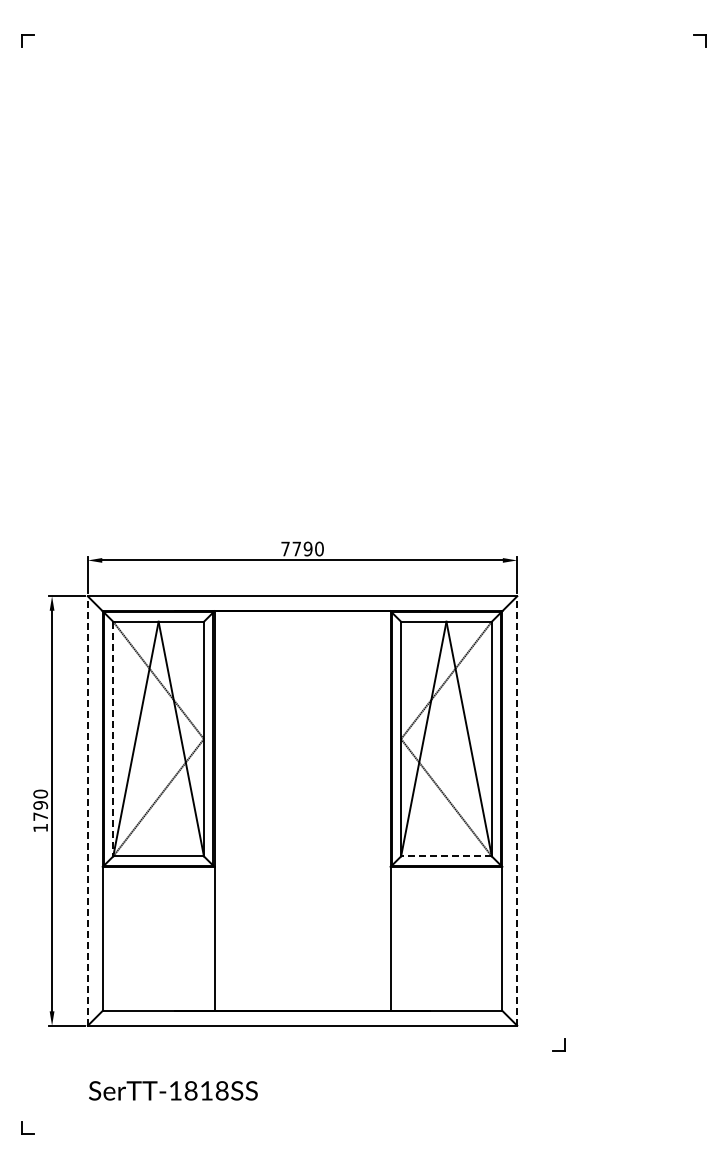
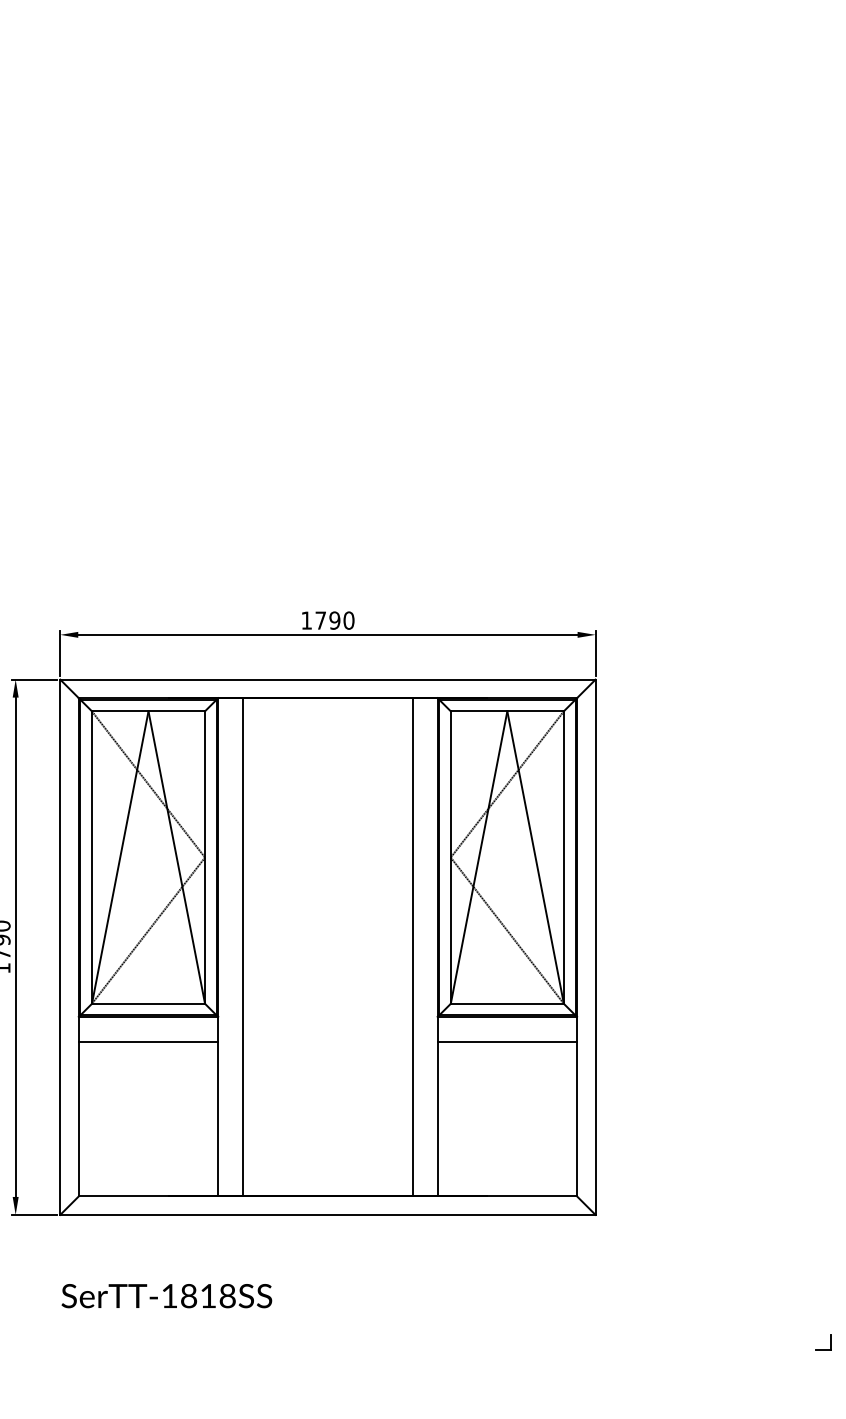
text: (285, 548) -> (306, 619), 7790 -> 1790
line: (113, 739) -> (92, 858), dashed -> solid
line: (234, 810) -> (243, 946), added
line: (370, 810) -> (412, 946), added
line: (87, 811) -> (59, 947), dashed -> solid
line: (517, 811) -> (595, 947), dashed -> solid
line: (445, 856) -> (506, 1003), dashed -> solid
line: (158, 887) -> (148, 1042), added
line: (446, 887) -> (507, 1042), added
part: (558, 1044) -> (822, 1341), moved

